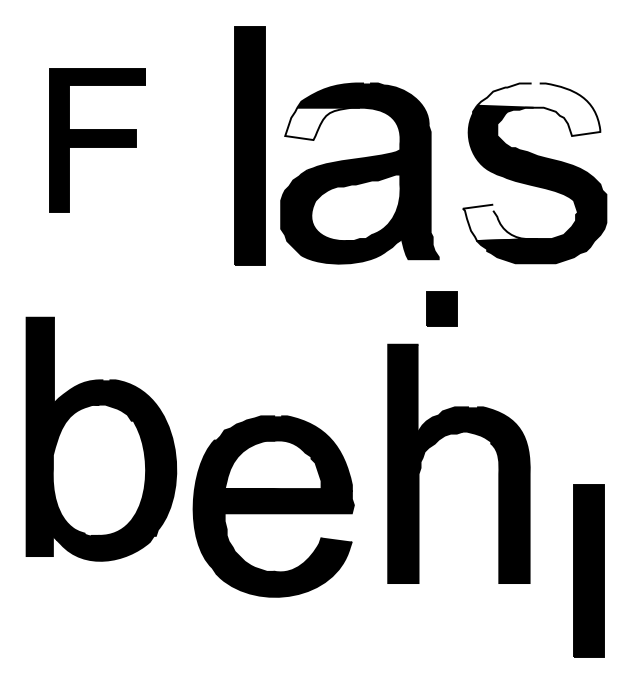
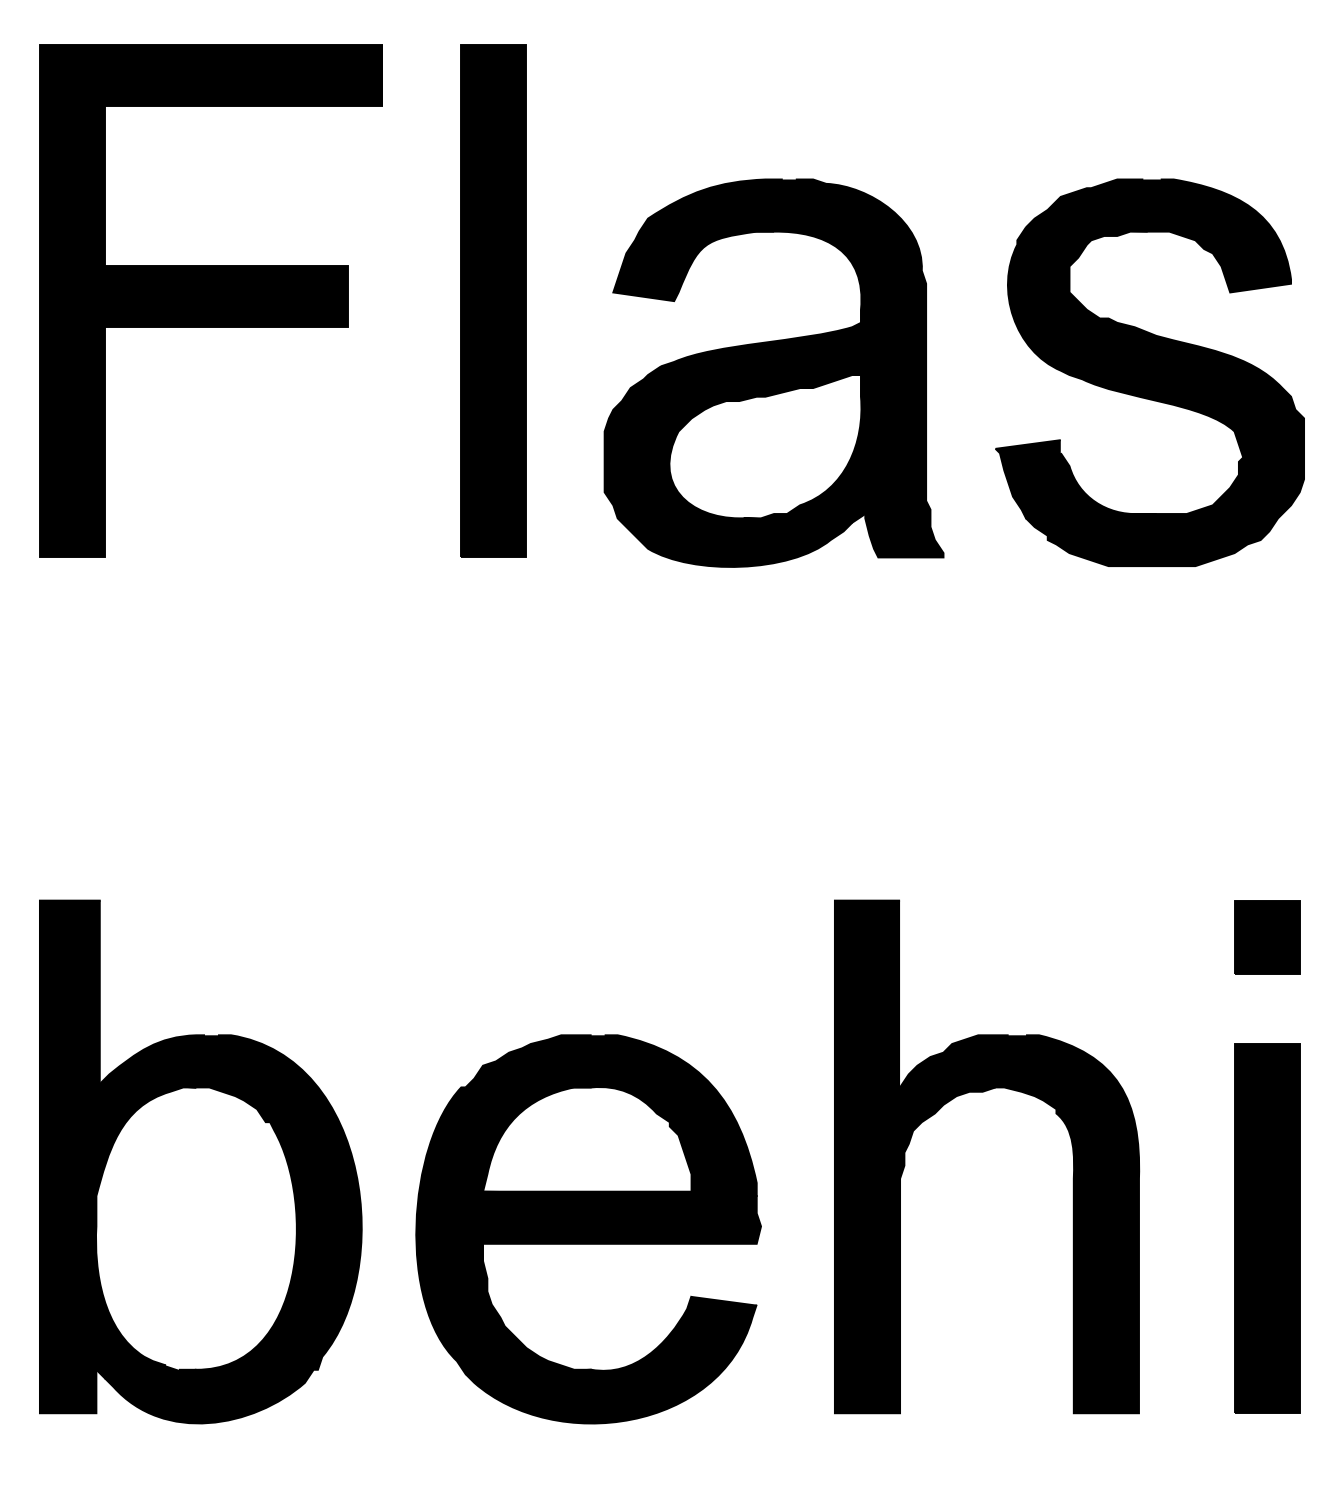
fill: (538, 109) -> (1158, 235), added
fill: (322, 123) -> (693, 265), added
part: (97, 139) -> (209, 299), size x1.67
part: (249, 145) -> (493, 299), moved
fill: (499, 222) -> (1074, 478), added
part: (441, 308) -> (1265, 936), moved
part: (457, 434) -> (983, 1093), moved
part: (101, 438) -> (200, 1160), moved
part: (273, 506) -> (588, 1229), moved

